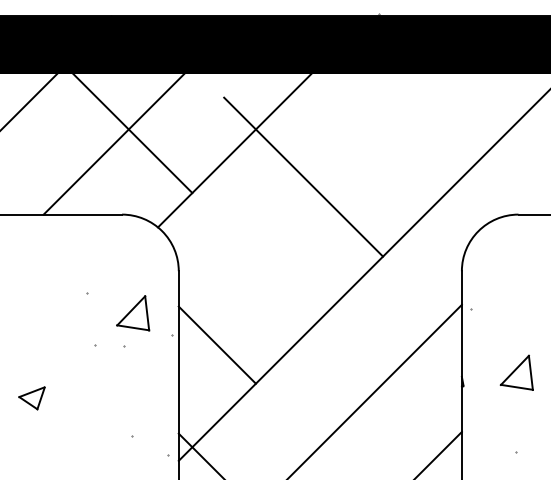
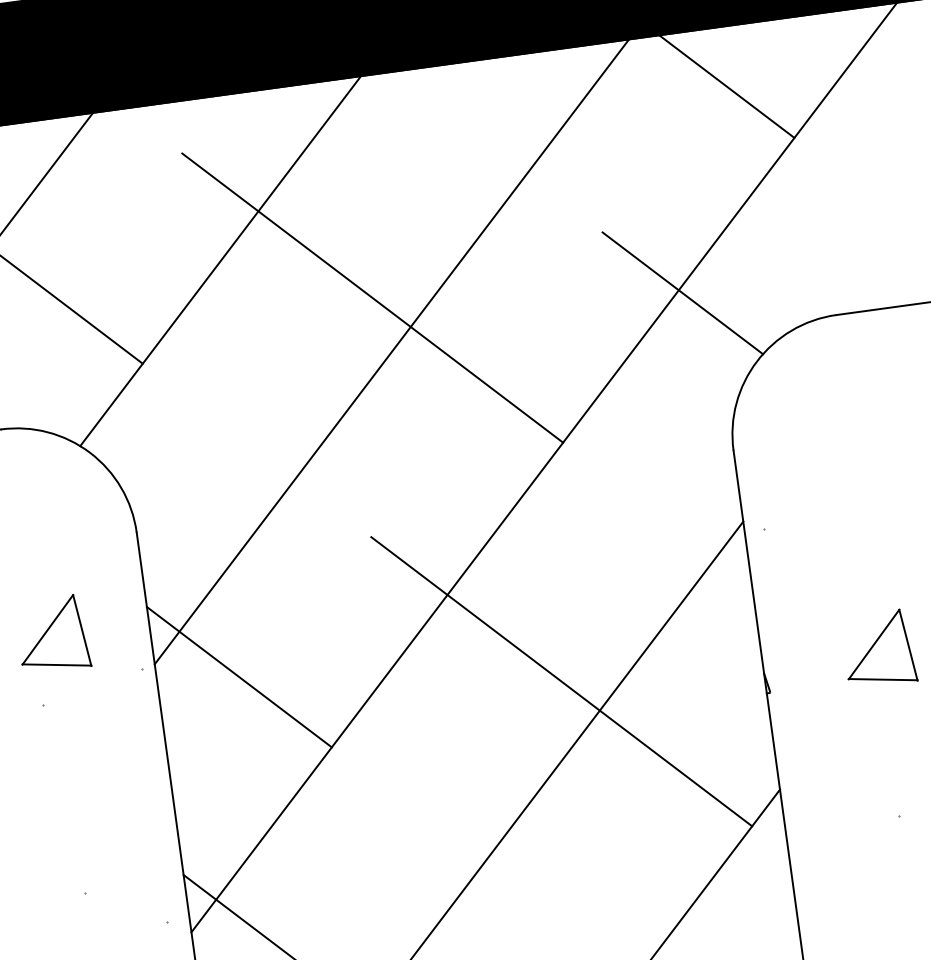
line: (481, 101) -> (725, 87), added
line: (447, 194) -> (681, 293), added
line: (308, 203) -> (390, 352), added
line: (366, 367) -> (560, 681), added

